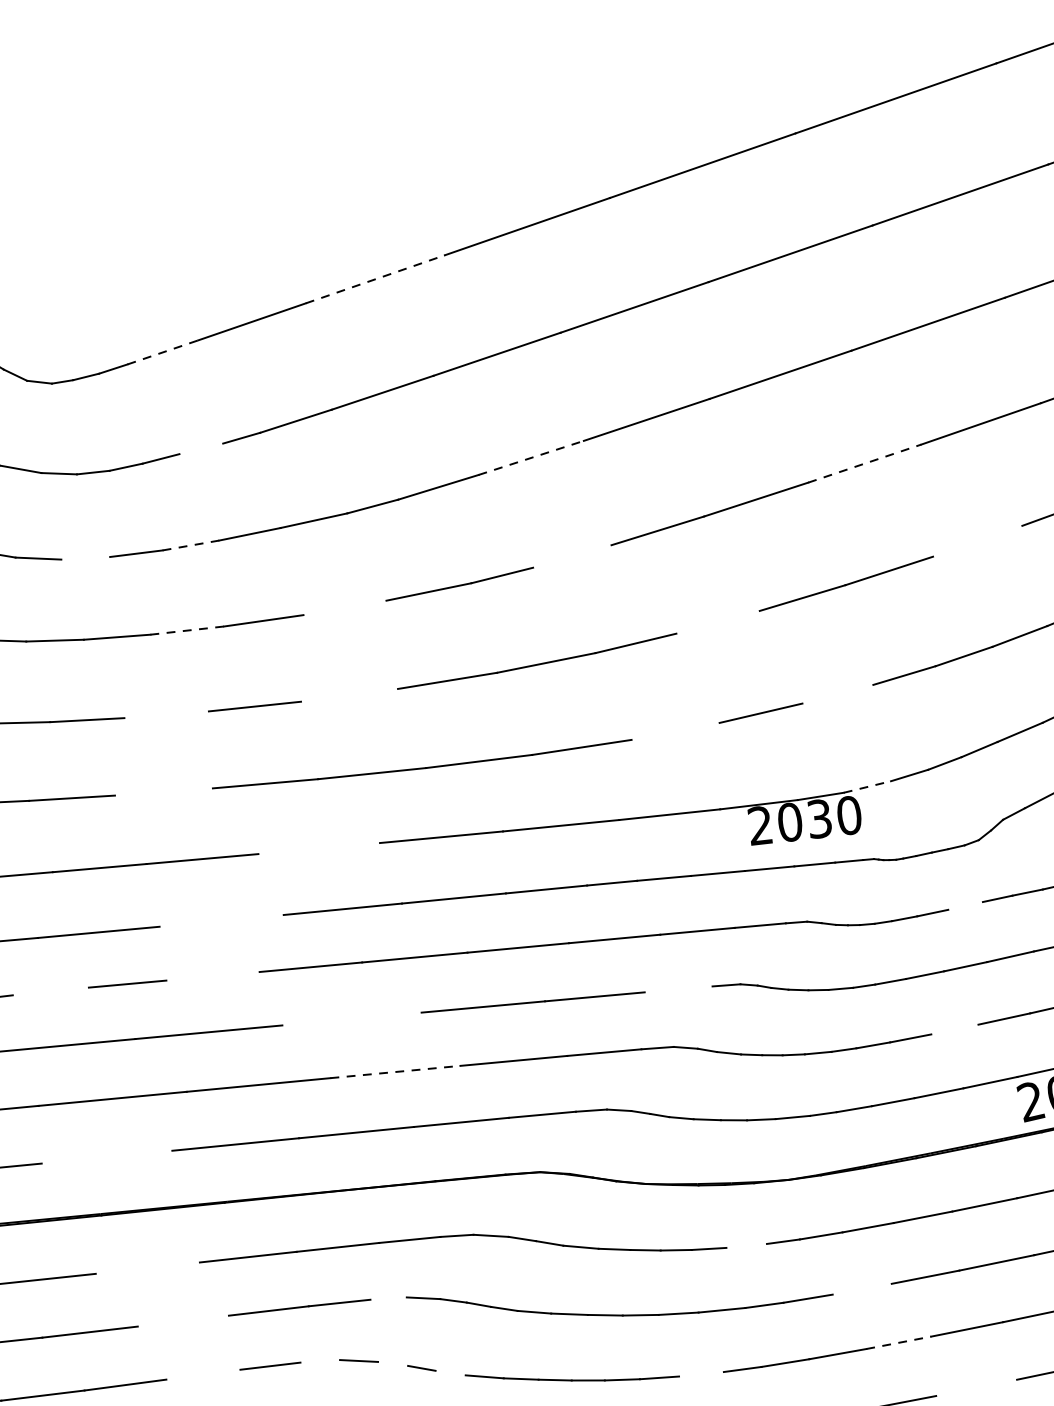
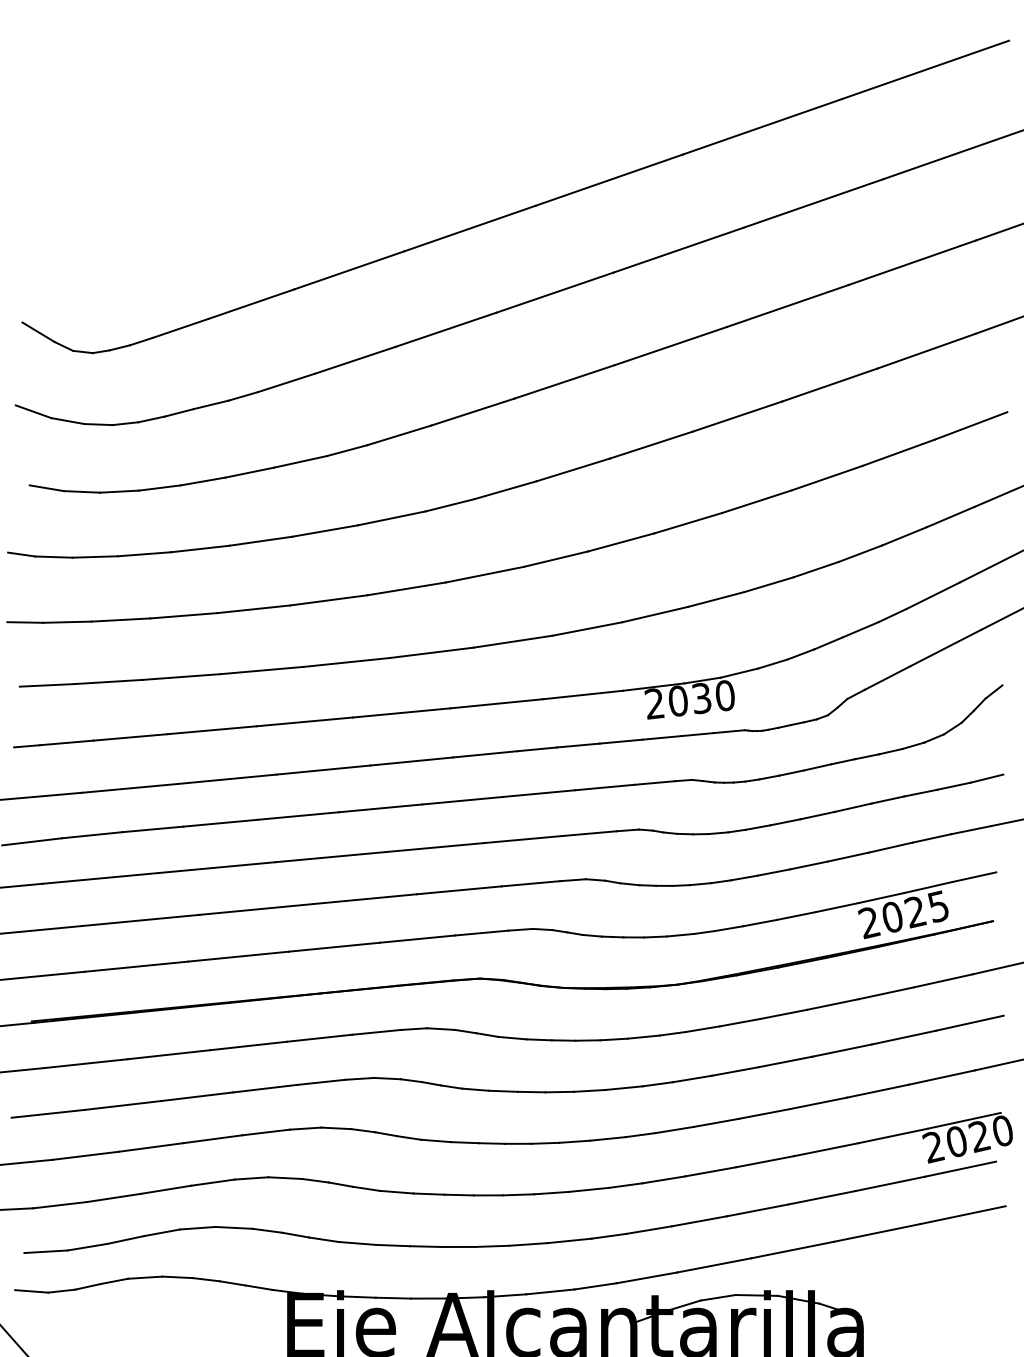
line: (375, 279) -> (349, 270), dashed -> solid
line: (162, 352) -> (180, 328), dashed -> solid
line: (200, 448) -> (210, 404), added
line: (530, 458) -> (472, 412), dashed -> solid
line: (865, 463) -> (738, 416), dashed -> solid
line: (976, 540) -> (826, 477), added
line: (191, 545) -> (203, 481), dashed -> solid
line: (572, 556) -> (505, 490), added
line: (85, 558) -> (119, 491), added
line: (345, 607) -> (325, 530), added
line: (718, 622) -> (621, 542), added
line: (187, 629) -> (200, 548), dashed -> solid
line: (838, 694) -> (716, 599), added
line: (349, 695) -> (328, 600), added
line: (166, 714) -> (183, 615), added
line: (675, 730) -> (587, 628), added
line: (868, 786) -> (740, 672), dashed -> solid
line: (163, 791) -> (181, 676), added
line: (318, 848) -> (304, 721), added
line: (965, 906) -> (817, 767), added
line: (221, 919) -> (227, 778), added
line: (212, 975) -> (220, 822), added
line: (678, 989) -> (589, 833), added
line: (50, 991) -> (91, 835), added
line: (351, 1019) -> (330, 857), added
line: (954, 1029) -> (808, 865), added
line: (395, 1072) -> (365, 899), dashed -> solid
line: (107, 1156) -> (136, 966), added
line: (746, 1245) -> (643, 1036), added
line: (147, 1267) -> (168, 1054), added
line: (862, 1289) -> (735, 1071), added
line: (388, 1298) -> (359, 1078), added
line: (182, 1320) -> (196, 1096), added
line: (898, 1342) -> (764, 1113), dashed -> solid
line: (320, 1361) -> (305, 1128), added
line: (393, 1363) -> (363, 1130), added
line: (451, 1372) -> (409, 1137), added
line: (700, 1373) -> (607, 1138), added
line: (202, 1375) -> (212, 1139), added
line: (976, 1387) -> (826, 1149), added

